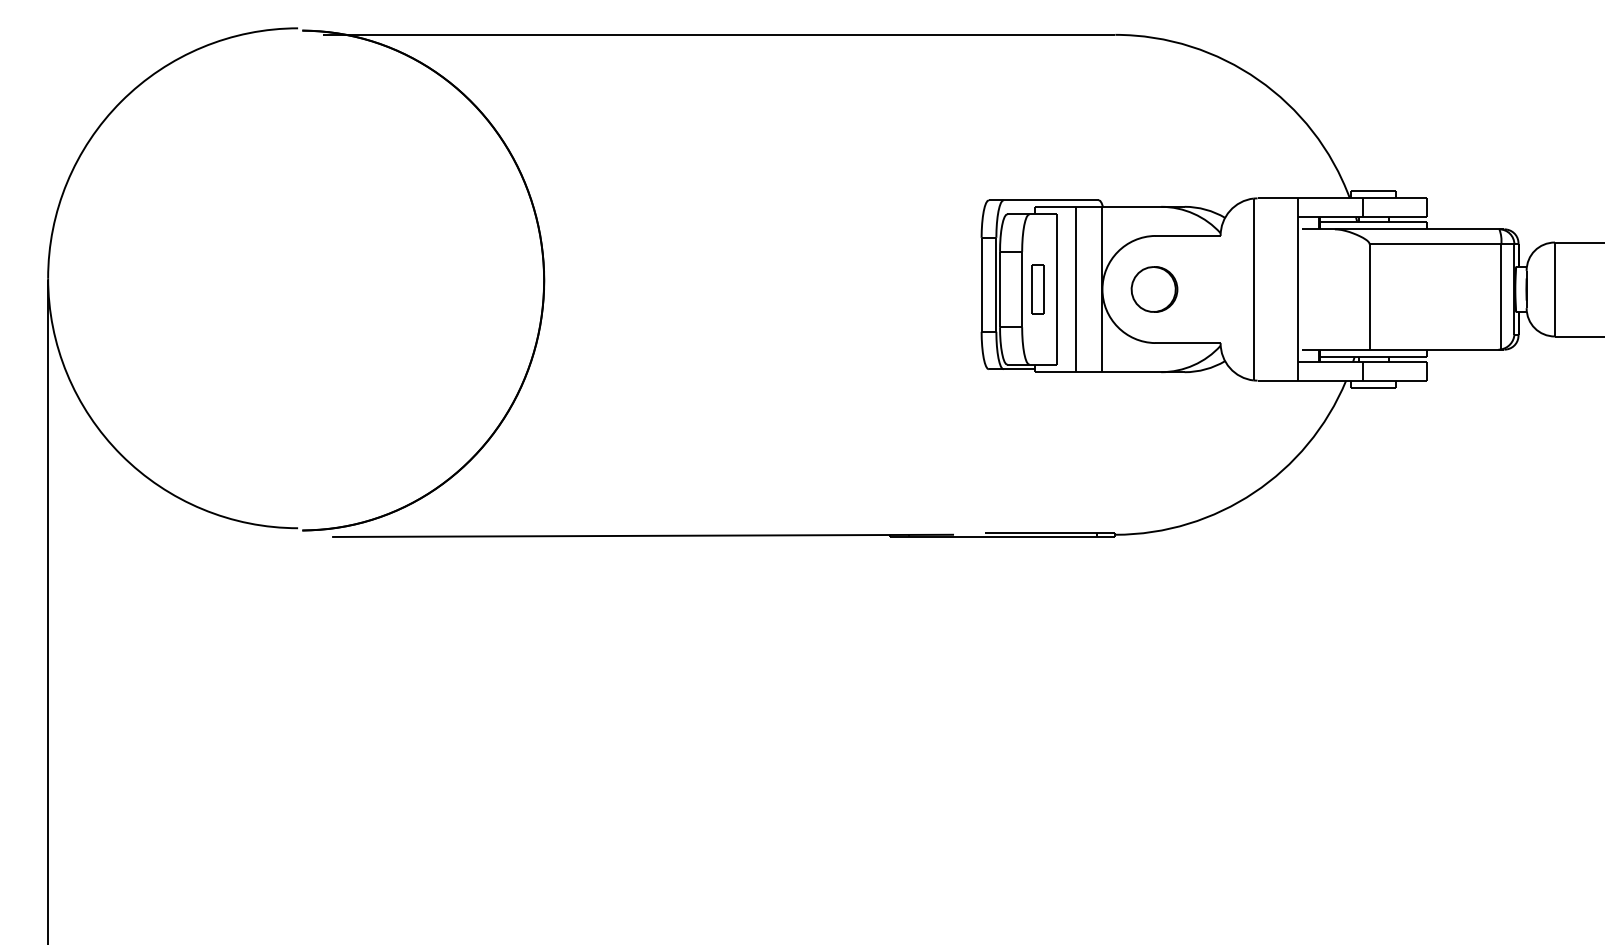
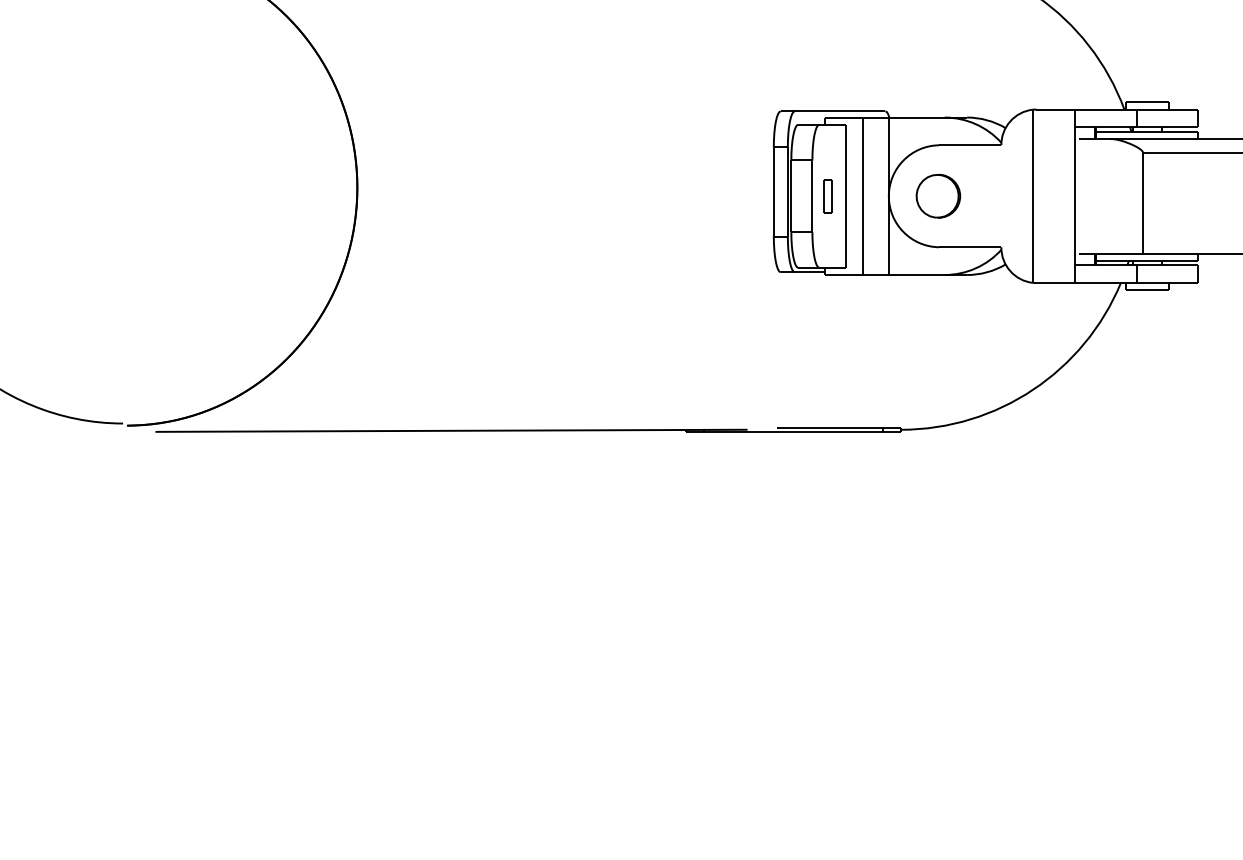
part: (1037, 289) -> (827, 196), size x0.7

